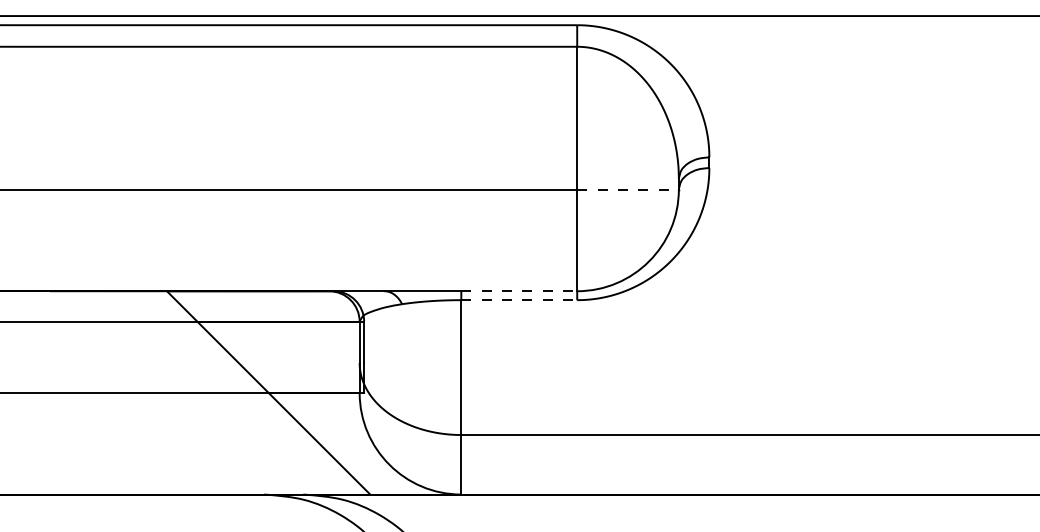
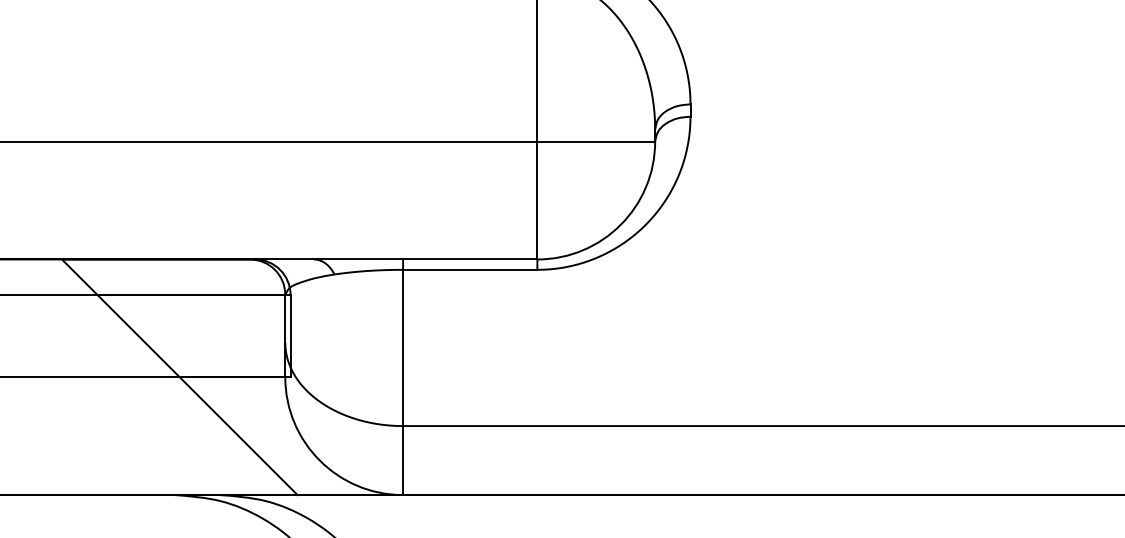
line: (628, 189) -> (596, 141), dashed -> solid
line: (519, 291) -> (470, 259), dashed -> solid
line: (519, 300) -> (470, 270), dashed -> solid

